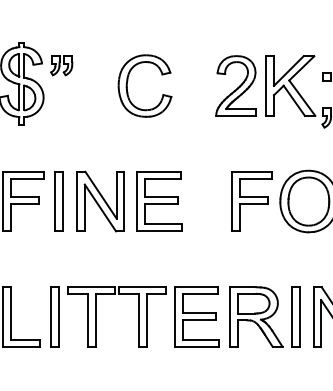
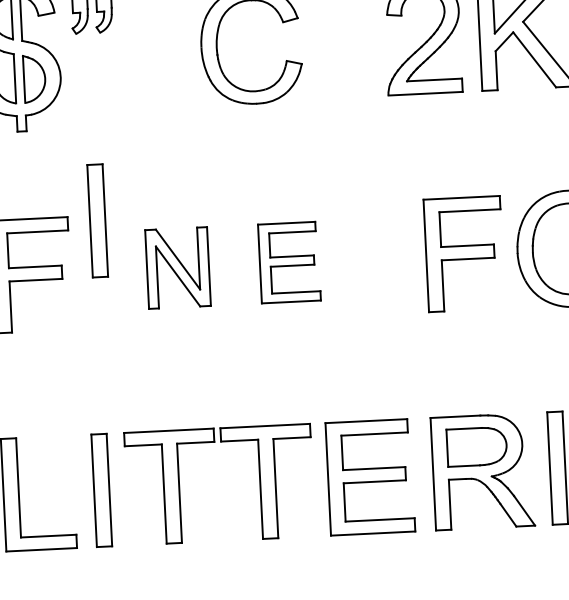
part: (58, 201) -> (95, 220), moved
part: (100, 201) -> (177, 267), size x0.7
part: (159, 201) -> (289, 262), size x0.7

